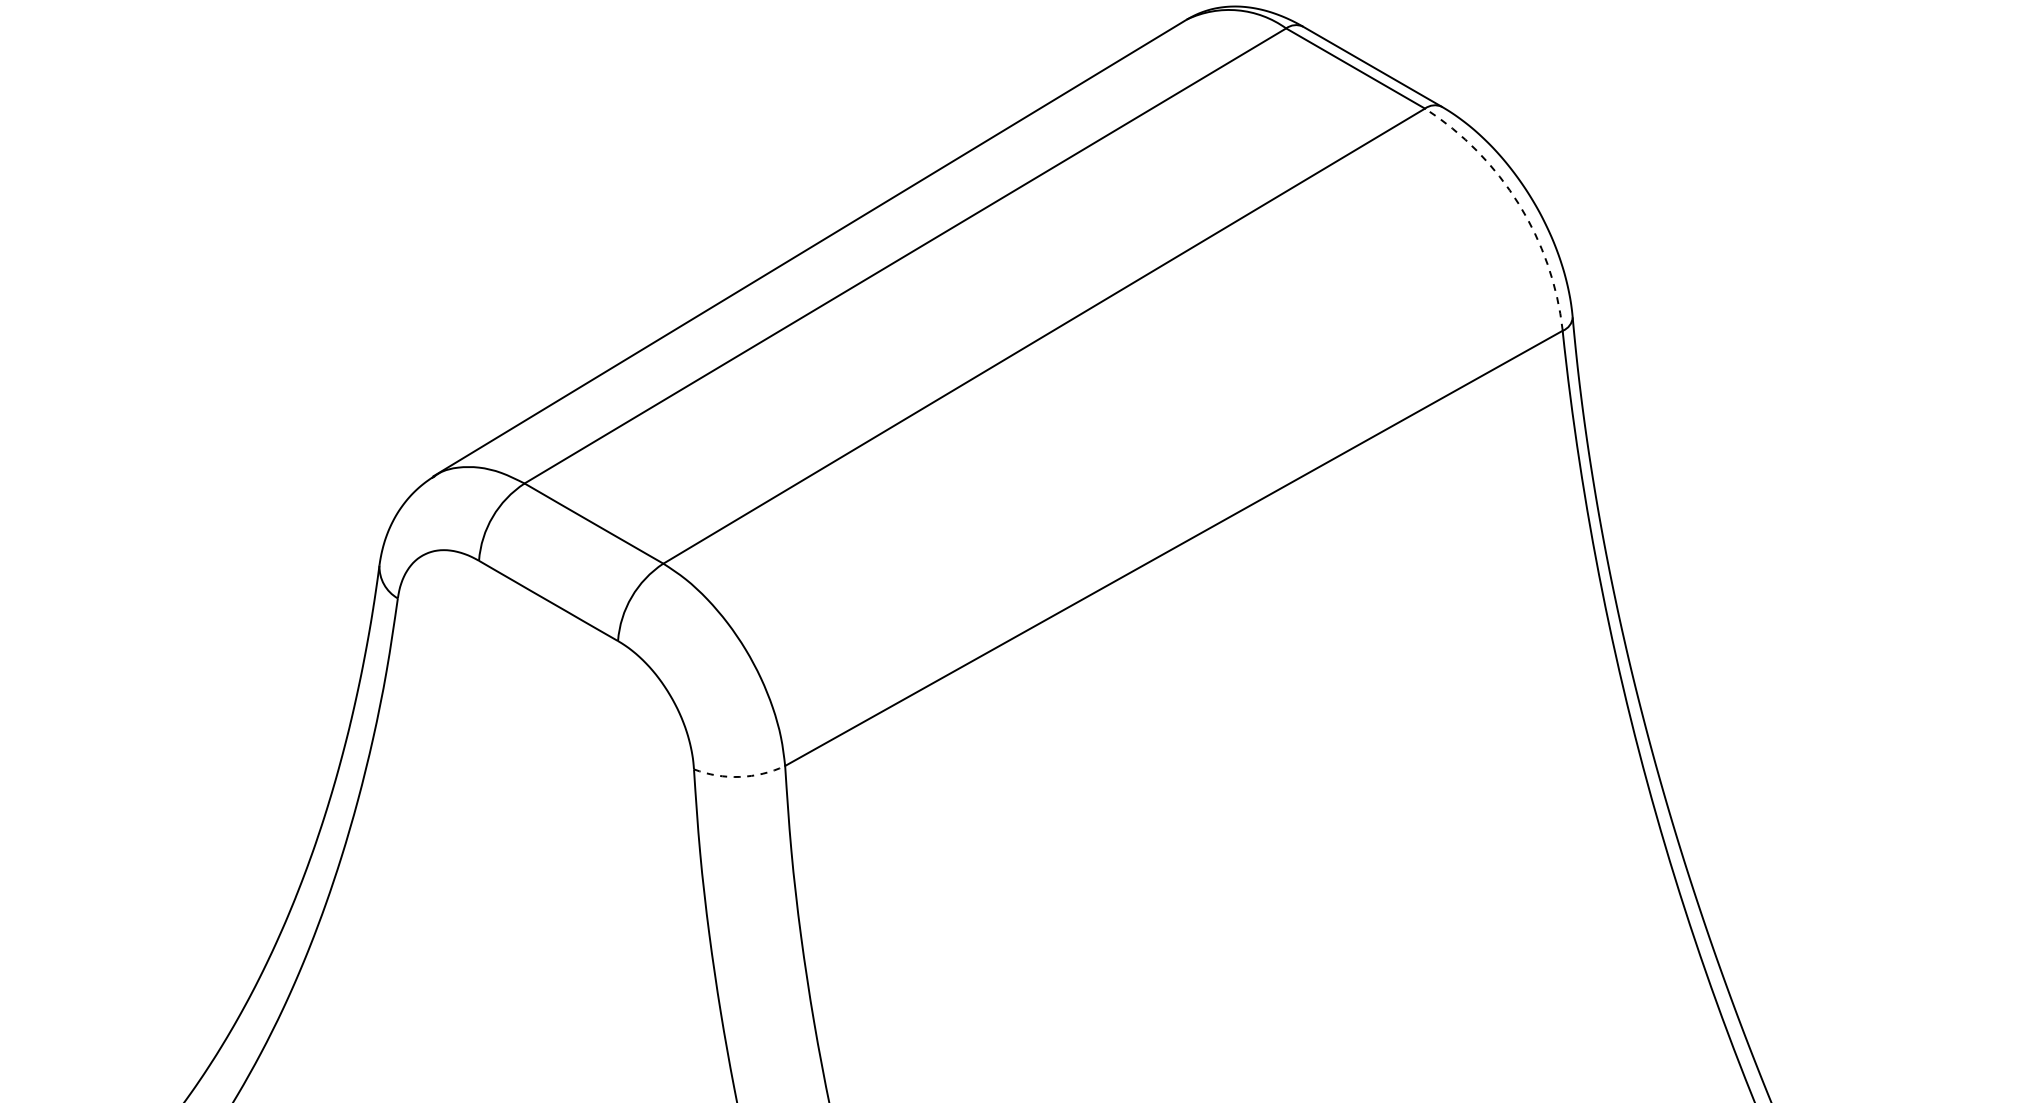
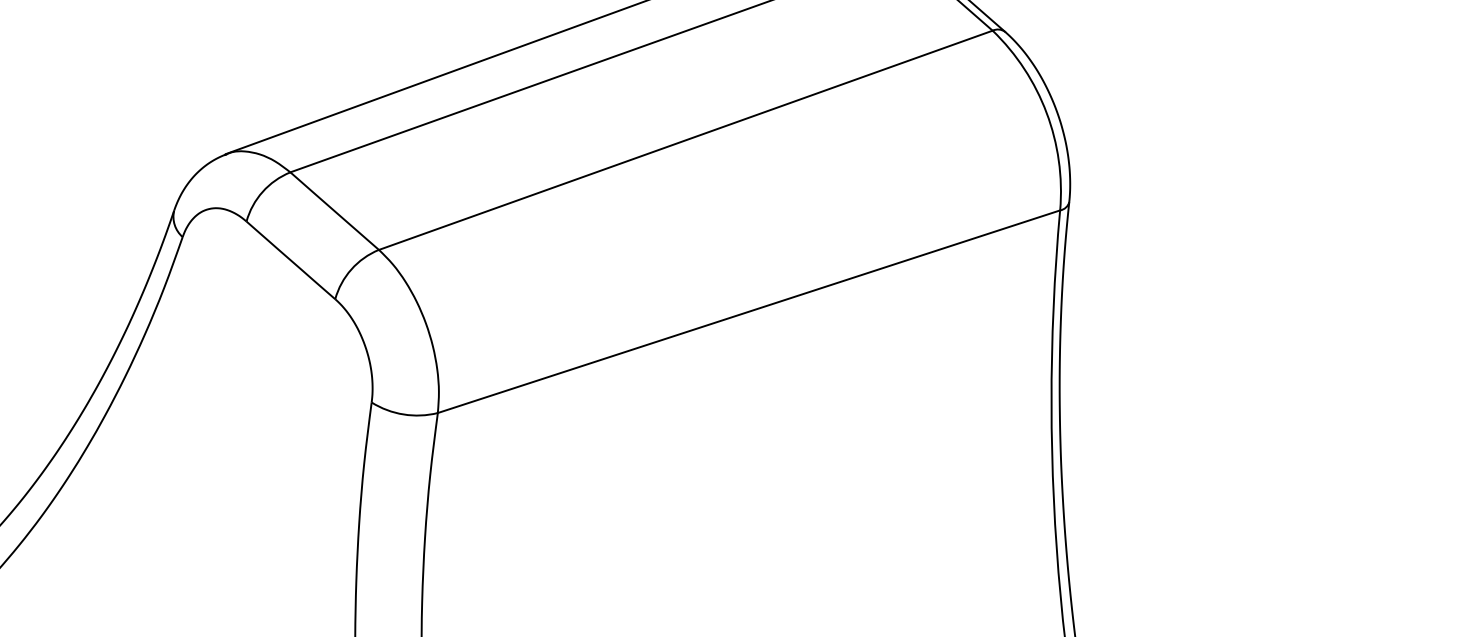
arc: (1518, 204) -> (1046, 113), dashed -> solid
arc: (739, 776) -> (403, 414), dashed -> solid

